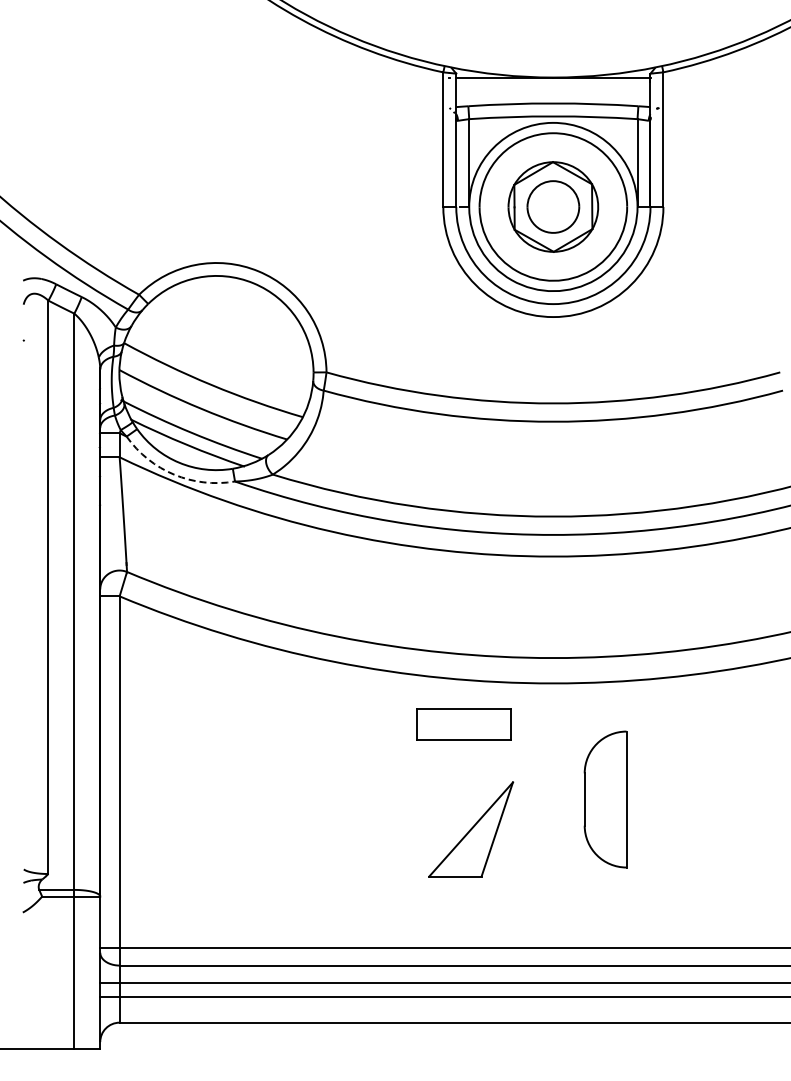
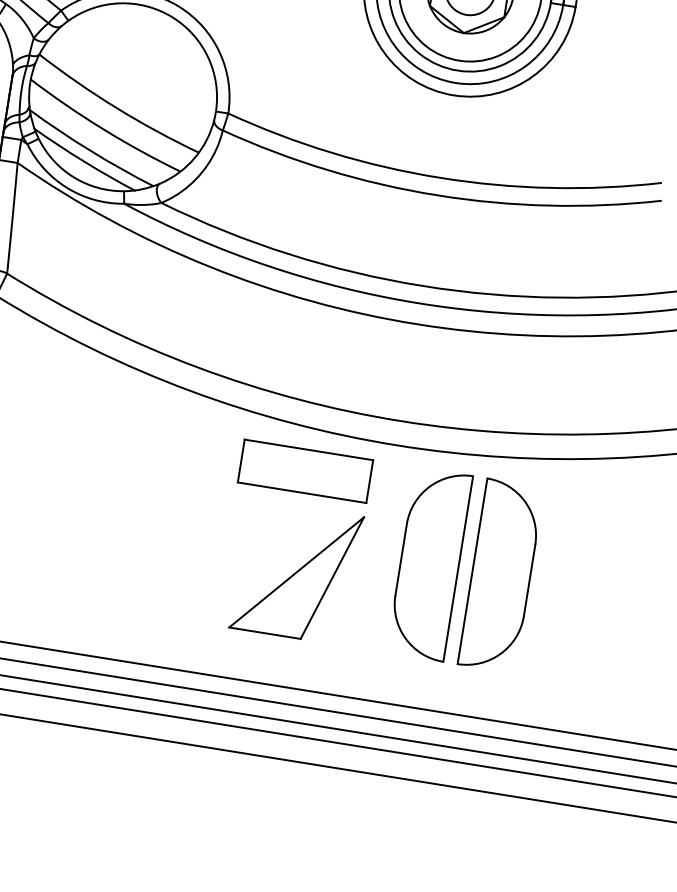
arc: (174, 474) -> (67, 187), dashed -> solid
part: (463, 724) -> (305, 470), size x1.43
part: (605, 799) -> (429, 564), size x1.43
part: (680, 799) -> (501, 575), added
part: (470, 829) -> (295, 572), size x1.43

